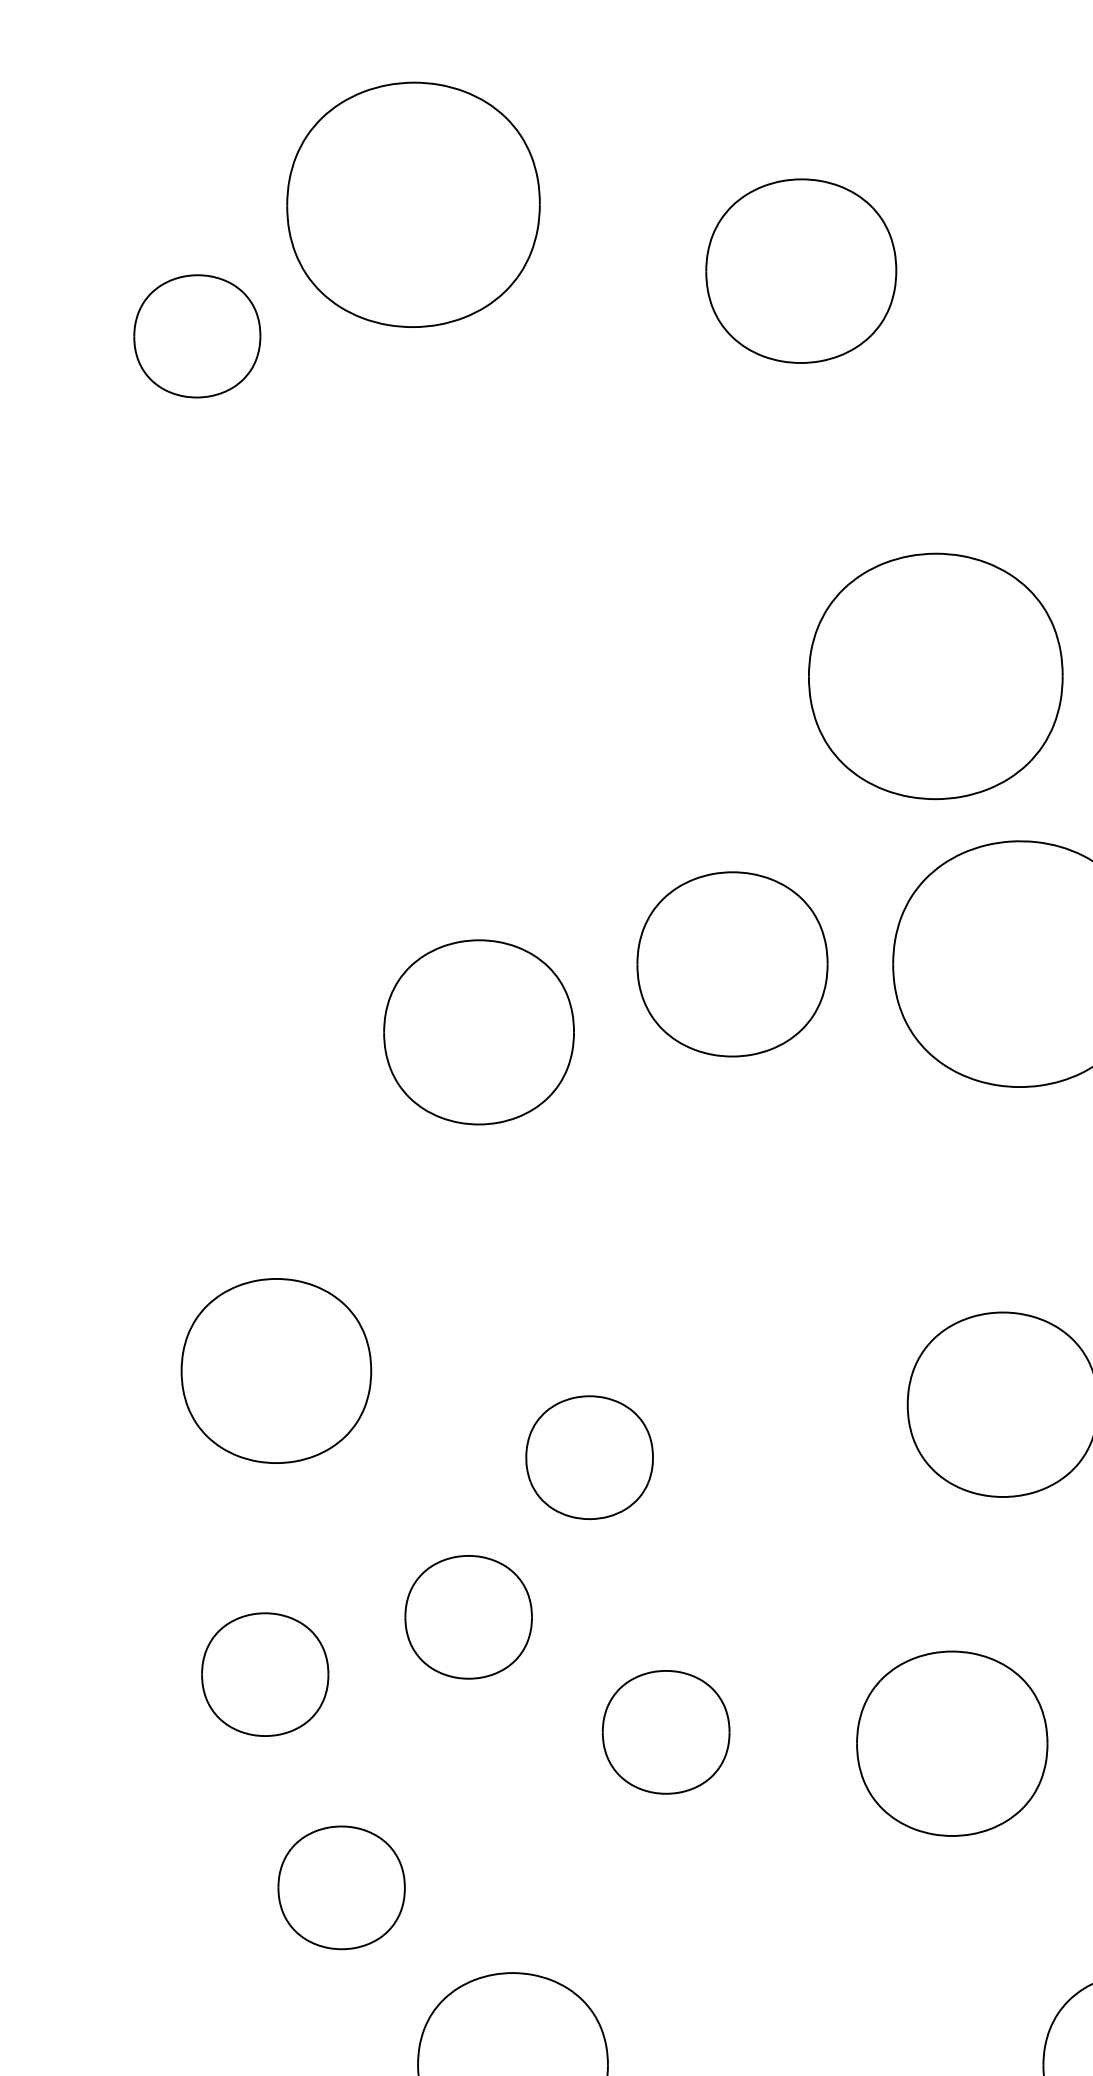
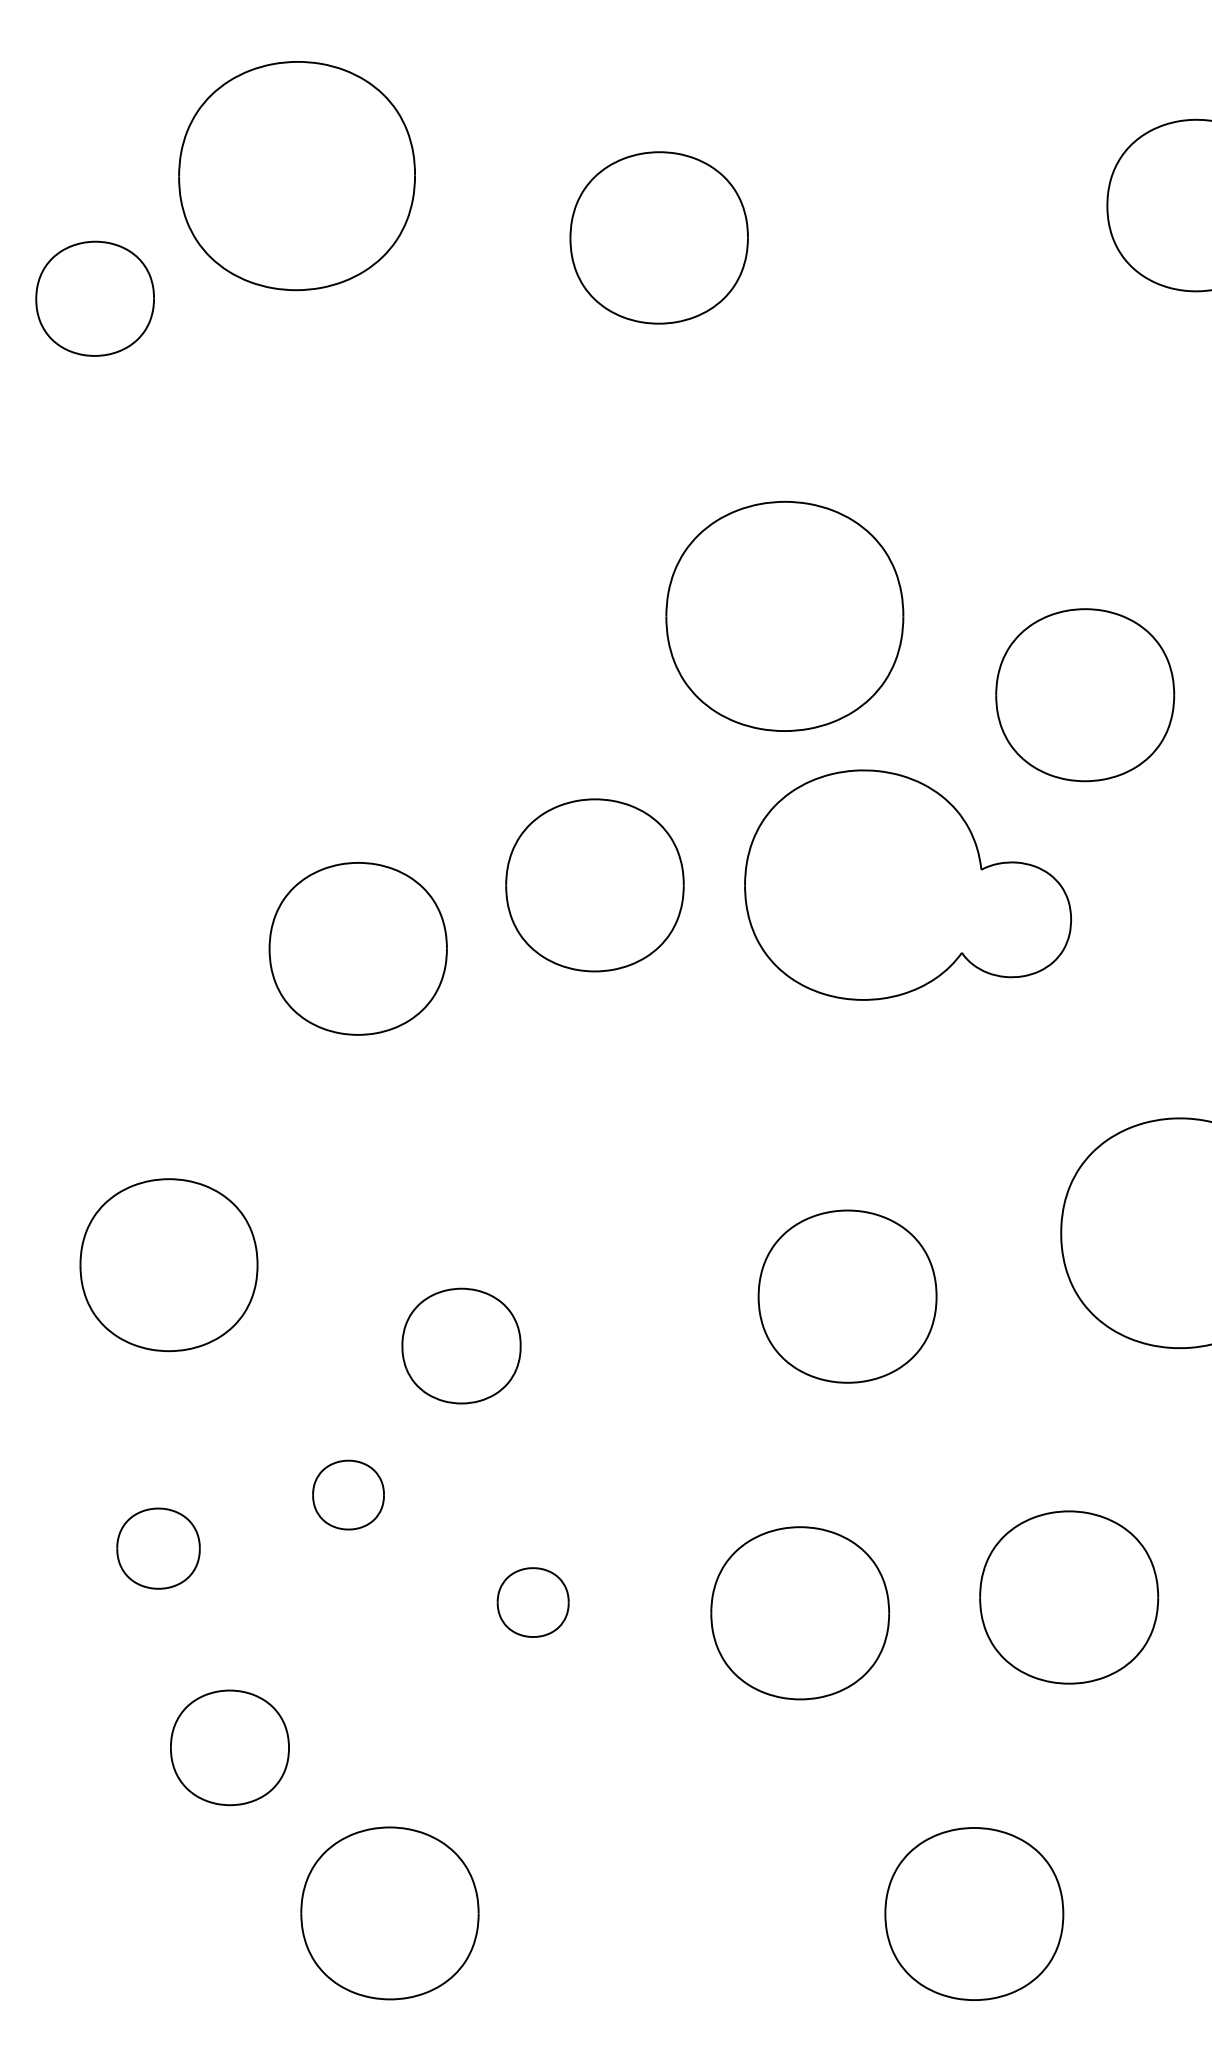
part: (468, 1616) -> (348, 1494), size x0.6
part: (265, 1674) -> (158, 1548), size x0.7
part: (666, 1732) -> (533, 1602), size x0.6

